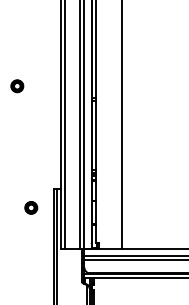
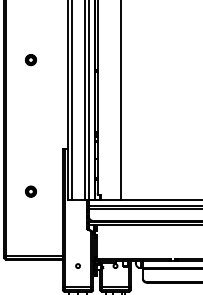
part: (30, 207) -> (30, 191), moved

